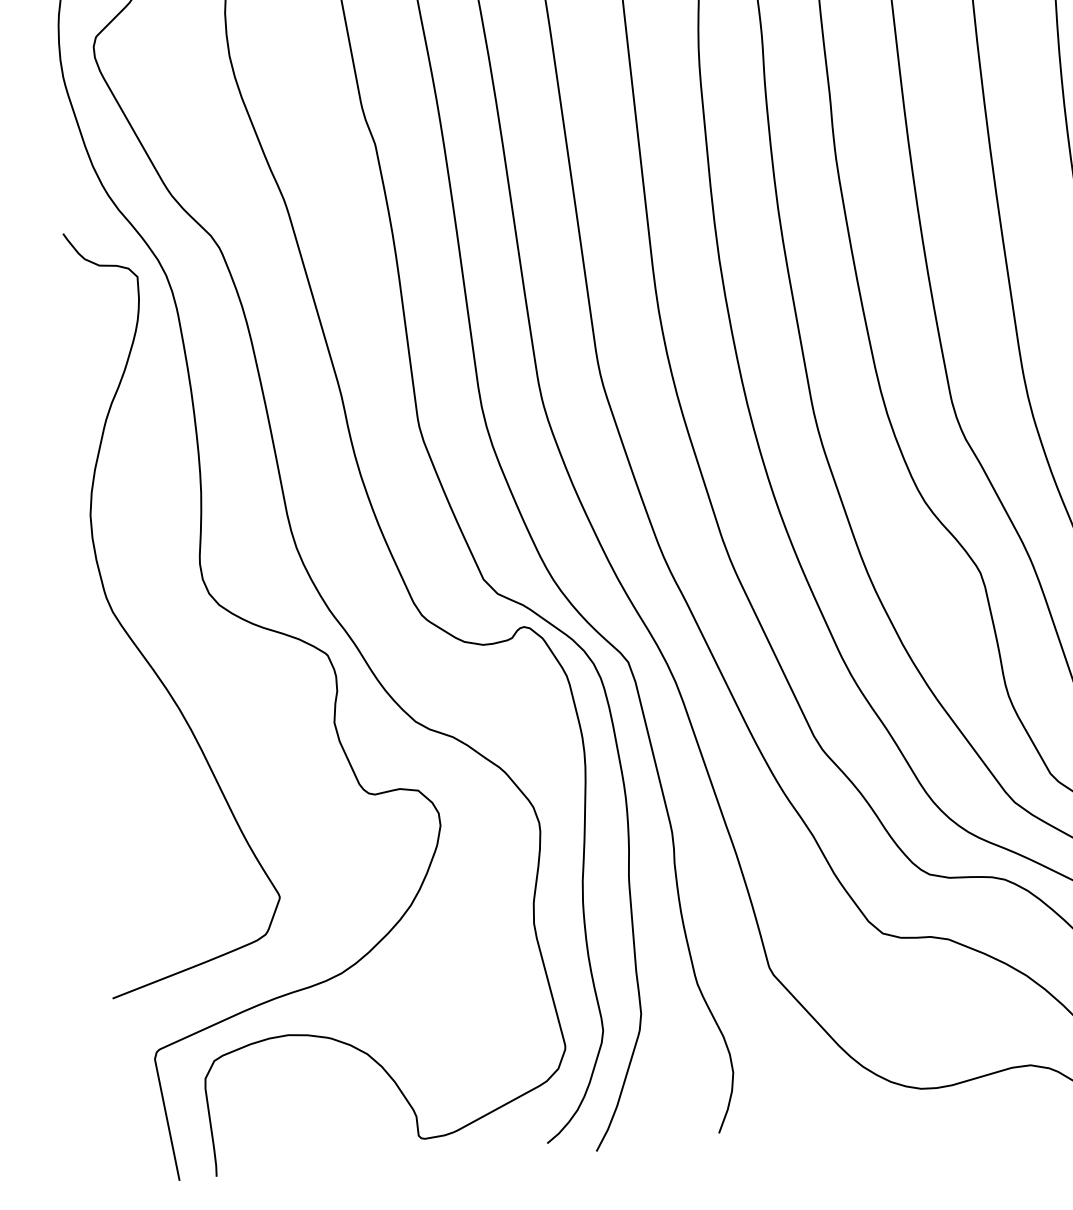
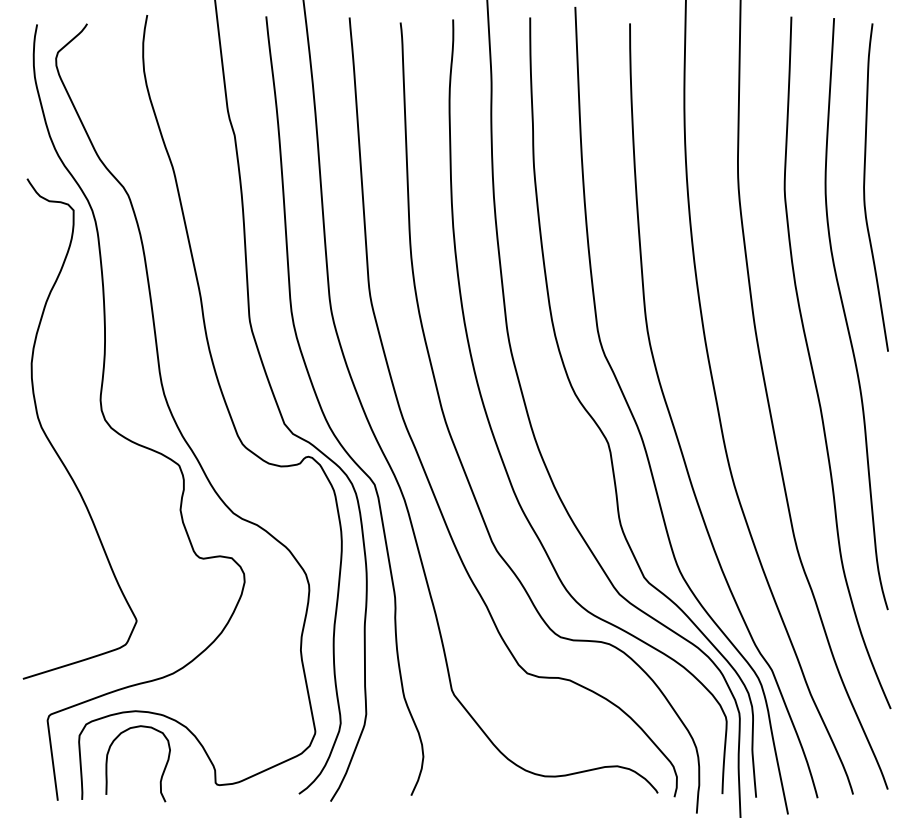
curve: (335, 1129) -> (161, 774), added

